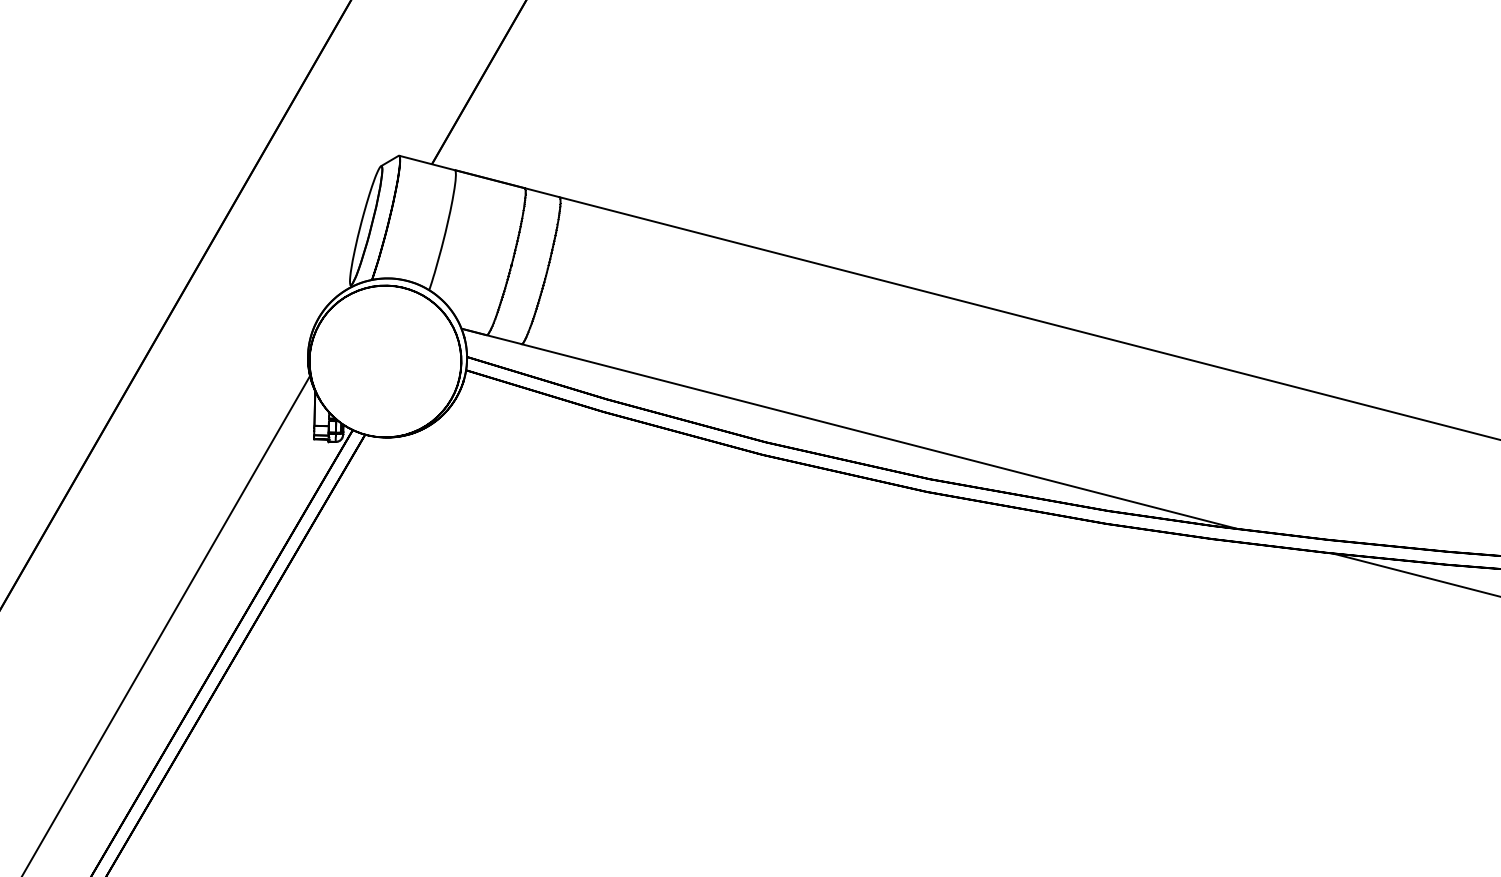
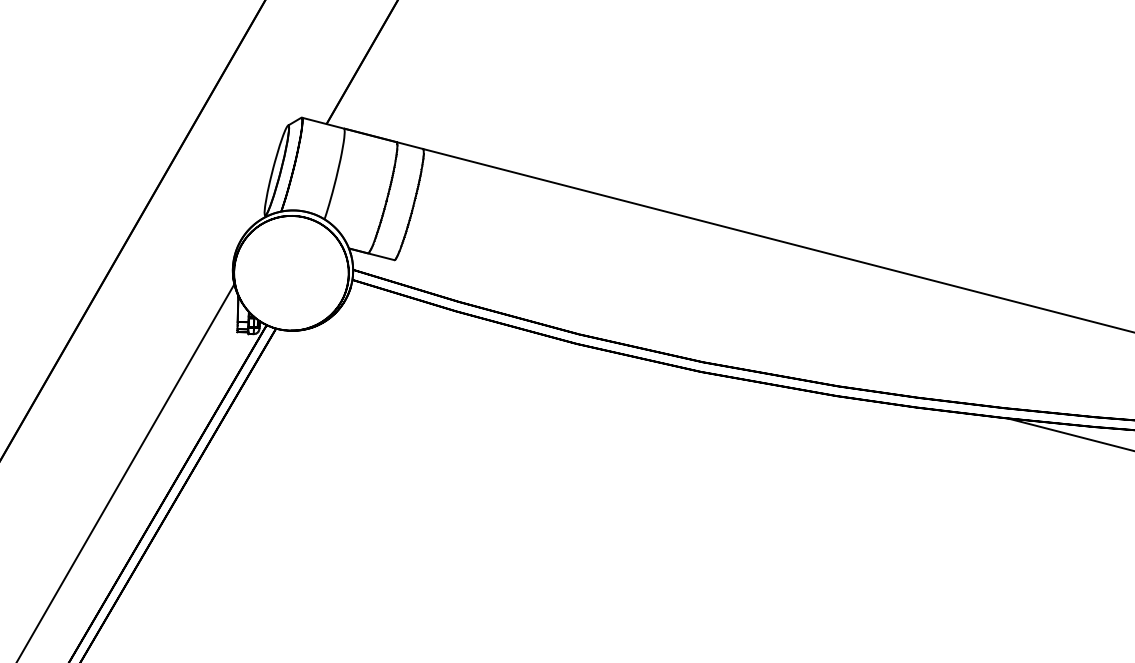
line: (880, 435) -> (665, 329), removed

